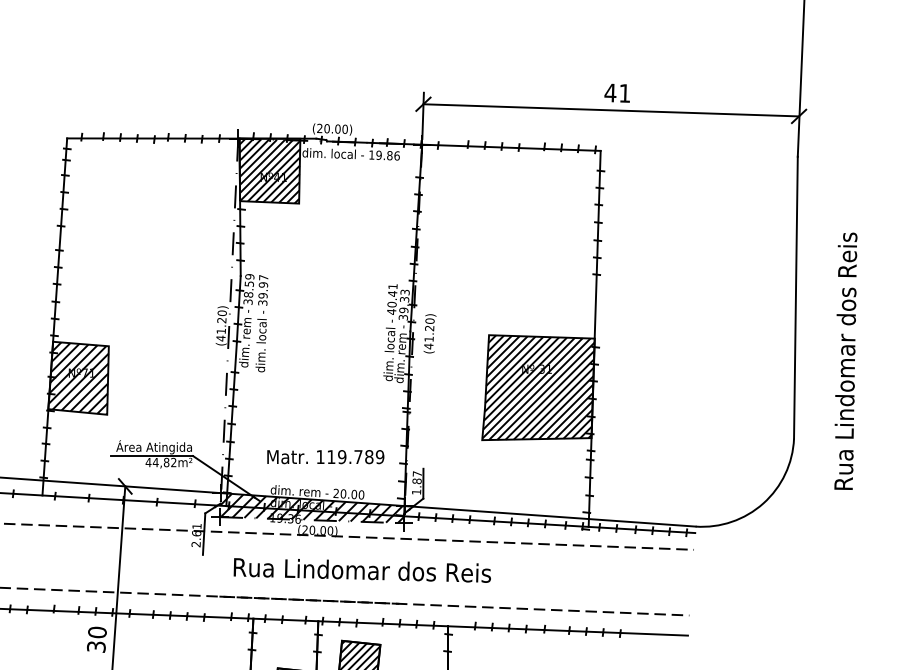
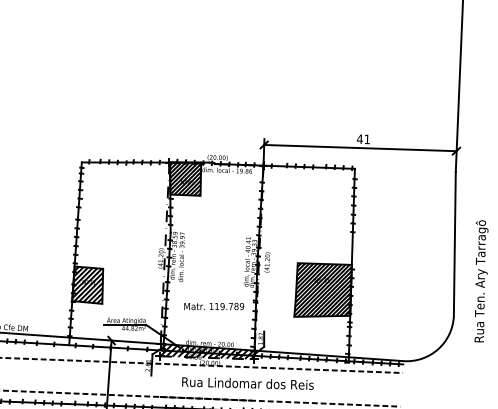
text: (848, 335) -> (481, 263), Rua Lindomar dos Reis -> Rua Ten. Ary Tarragô
text: (326, 456) -> (214, 306), moved
text: (361, 570) -> (247, 383), moved

